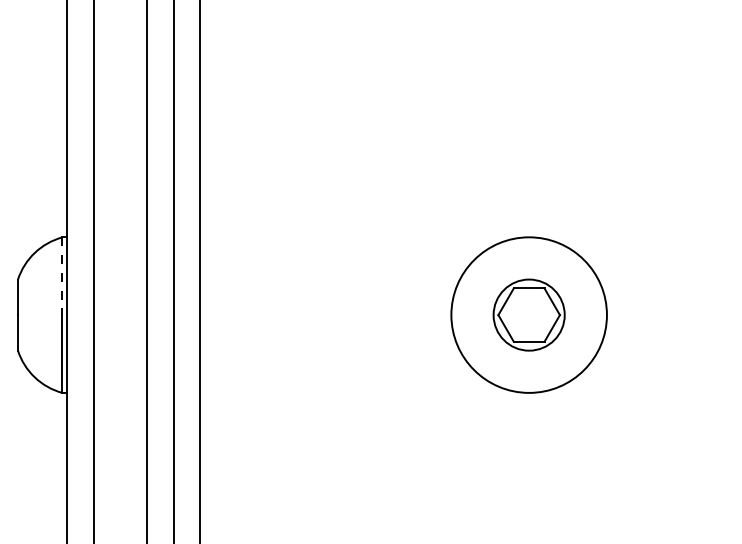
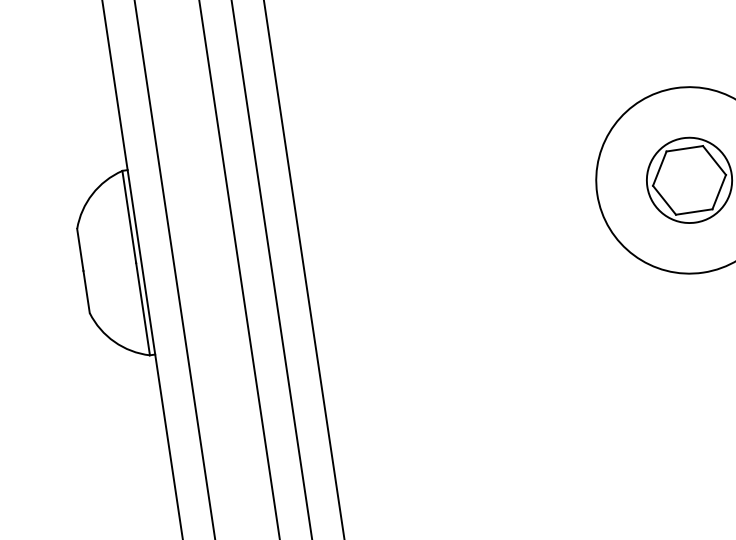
line: (62, 276) -> (129, 217), dashed -> solid

